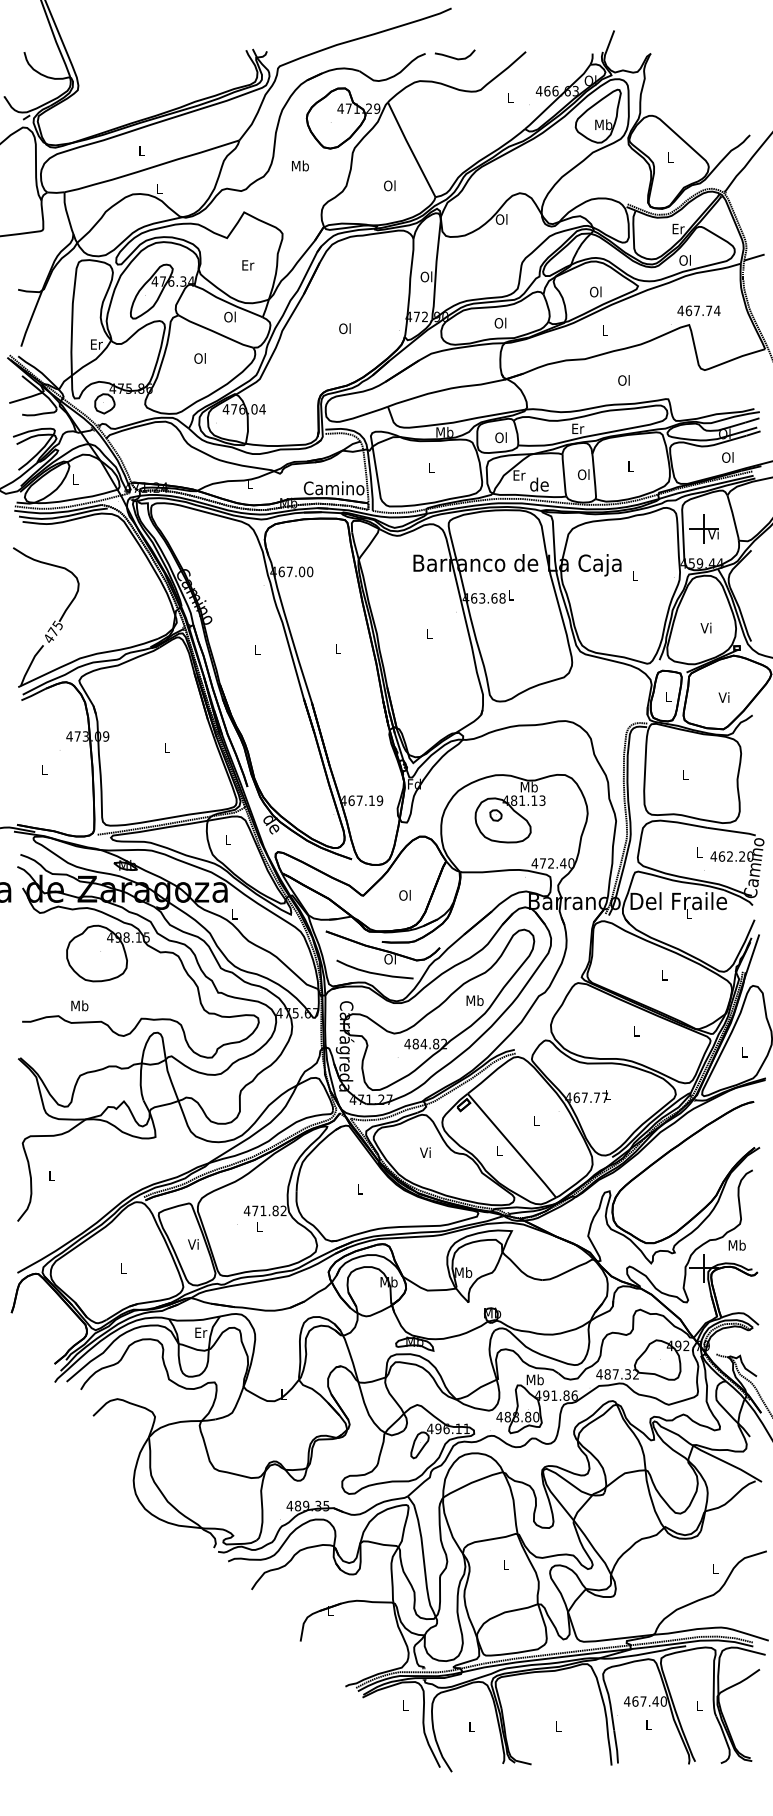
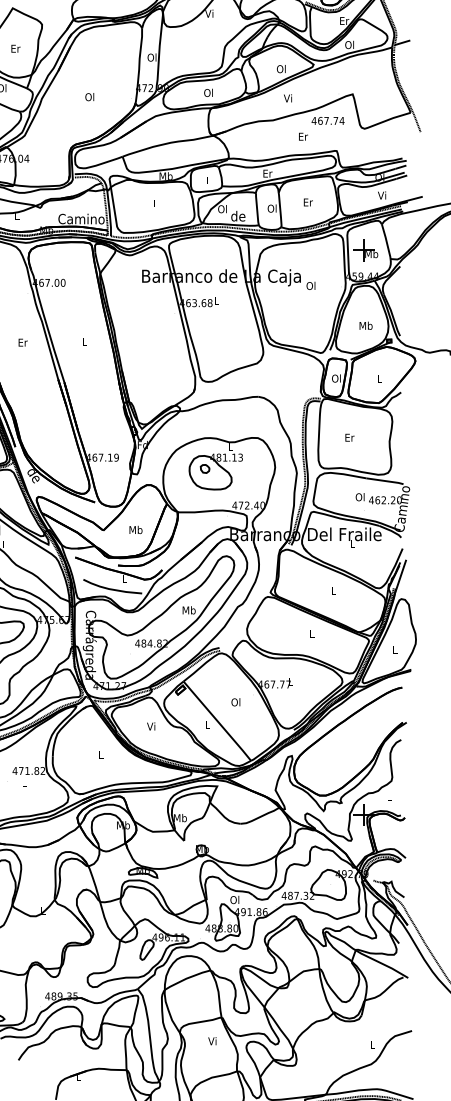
text: (501, 219) -> (209, 13), Ol -> Vi
text: (698, 310) -> (327, 120), moved
text: (604, 330) -> (288, 98), L -> Vi
text: (624, 380) -> (303, 136), Ol -> Er
text: (500, 437) -> (208, 180), Ol -> L
text: (727, 457) -> (381, 195), Ol -> Vi
text: (631, 466) -> (308, 202), L -> Er
text: (519, 475) -> (223, 209), Er -> Ol
text: (713, 534) -> (371, 254), Vi -> Mb
text: (634, 575) -> (310, 285), L -> Ol
text: (706, 627) -> (365, 325), Vi -> Mb
text: (257, 650) -> (22, 342), L -> Er
text: (667, 696) -> (336, 378), L -> Ol
text: (723, 697) -> (378, 378), Vi -> L
text: (685, 774) -> (349, 437), L -> Er
text: (528, 786) -> (229, 446), Mb -> L
text: (698, 852) -> (359, 497), L -> Ol
text: (405, 895) -> (136, 530), Ol -> Mb
text: (389, 959) -> (123, 578), Ol -> L
text: (535, 1120) -> (235, 701), L -> Ol
text: (736, 1244) -> (388, 796), Mb -> L
text: (534, 1379) -> (234, 899), Mb -> Ol
text: (505, 1564) -> (212, 1041), L -> Vi

